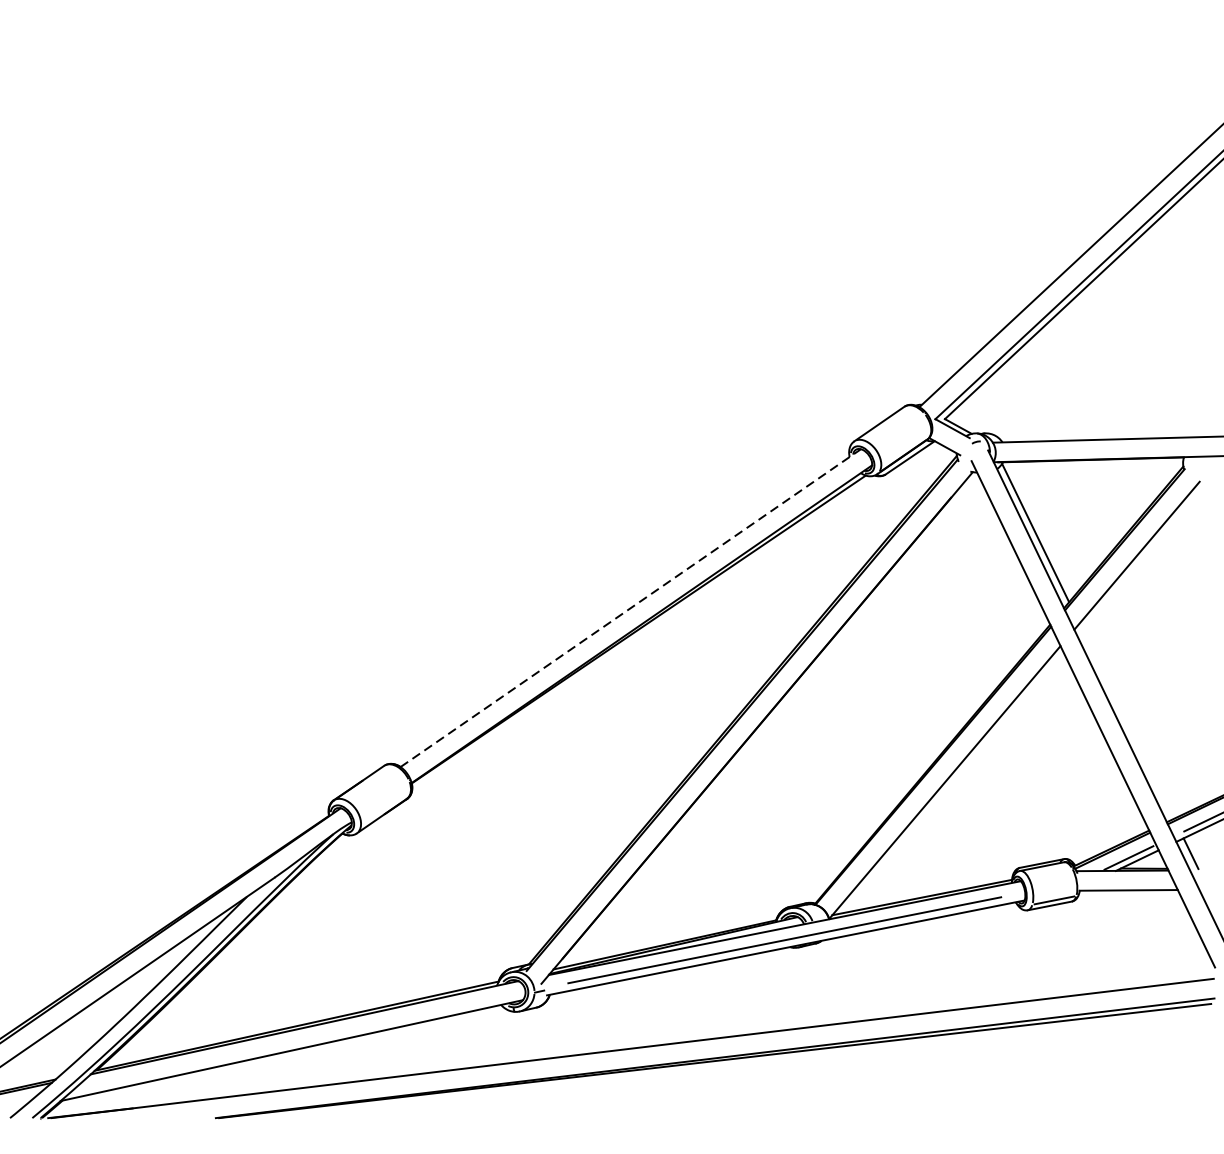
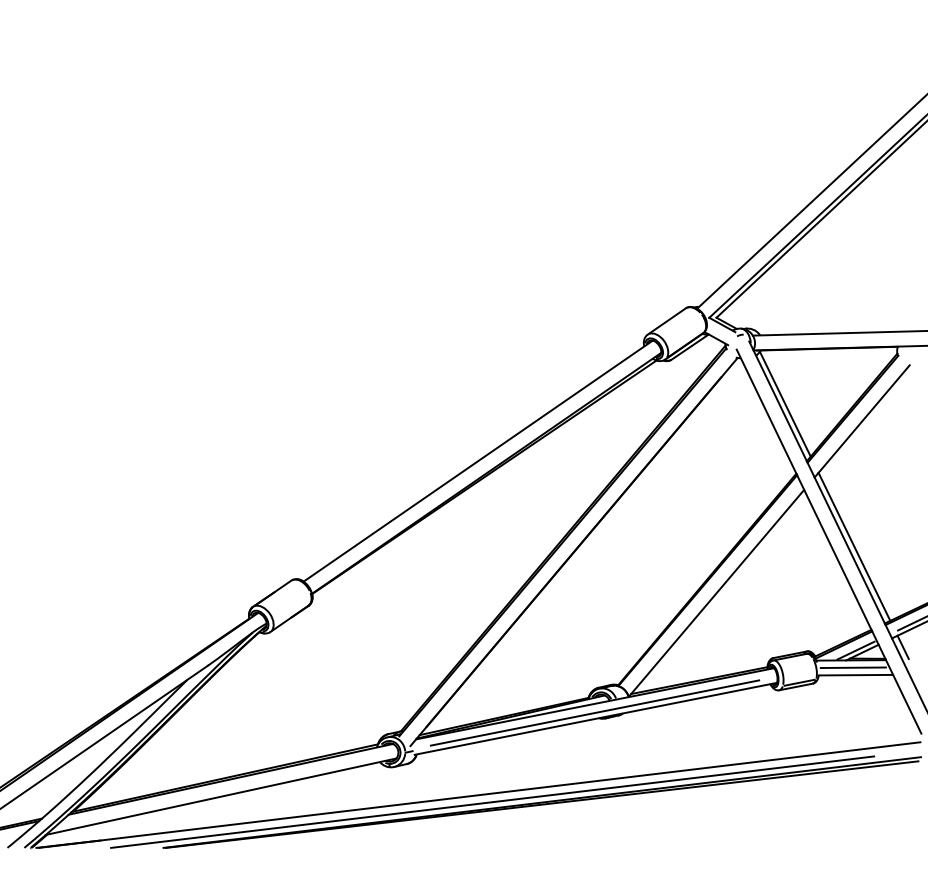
line: (631, 607) -> (478, 460), dashed -> solid
line: (1126, 720) -> (854, 546), added
line: (1124, 880) -> (852, 667), added
line: (649, 1056) -> (492, 801), added

